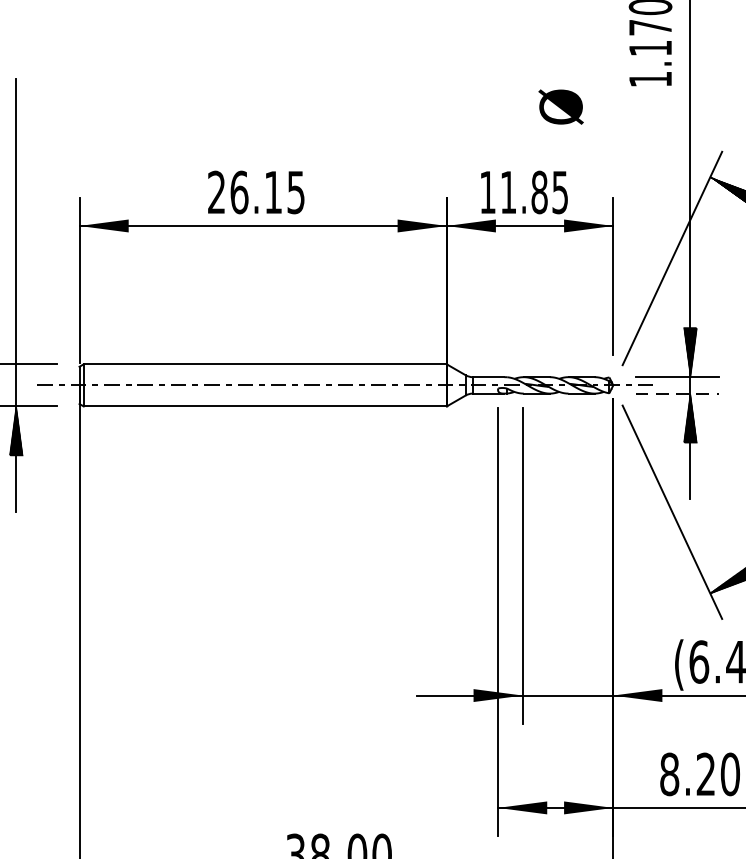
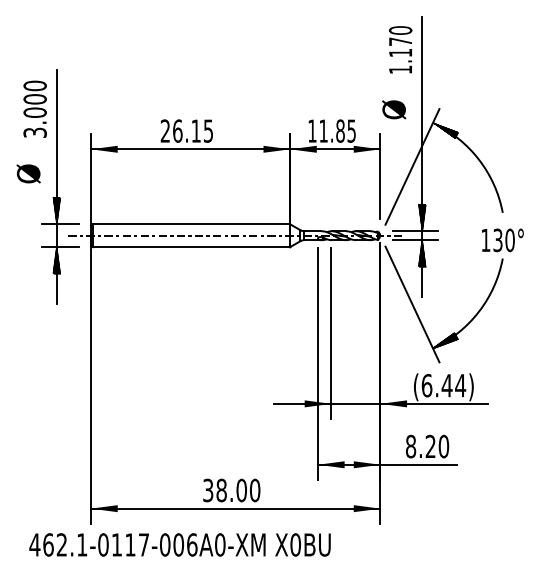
text: (561, 106) -> (394, 109), moved
hatch: (15, 338) -> (56, 210), added
line: (677, 394) -> (415, 240), dashed -> solid

